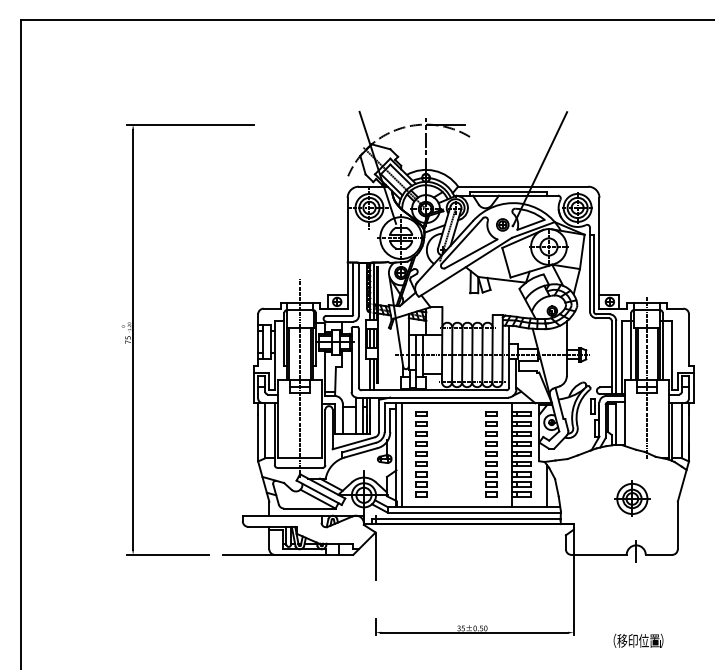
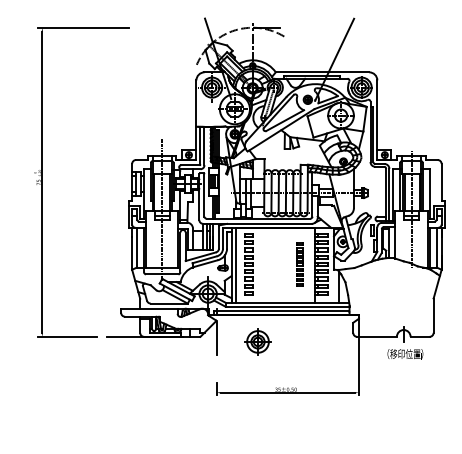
part: (491, 454) -> (299, 264), size x0.7
part: (632, 498) -> (258, 341), moved
text: (638, 640) -> (405, 353), moved

